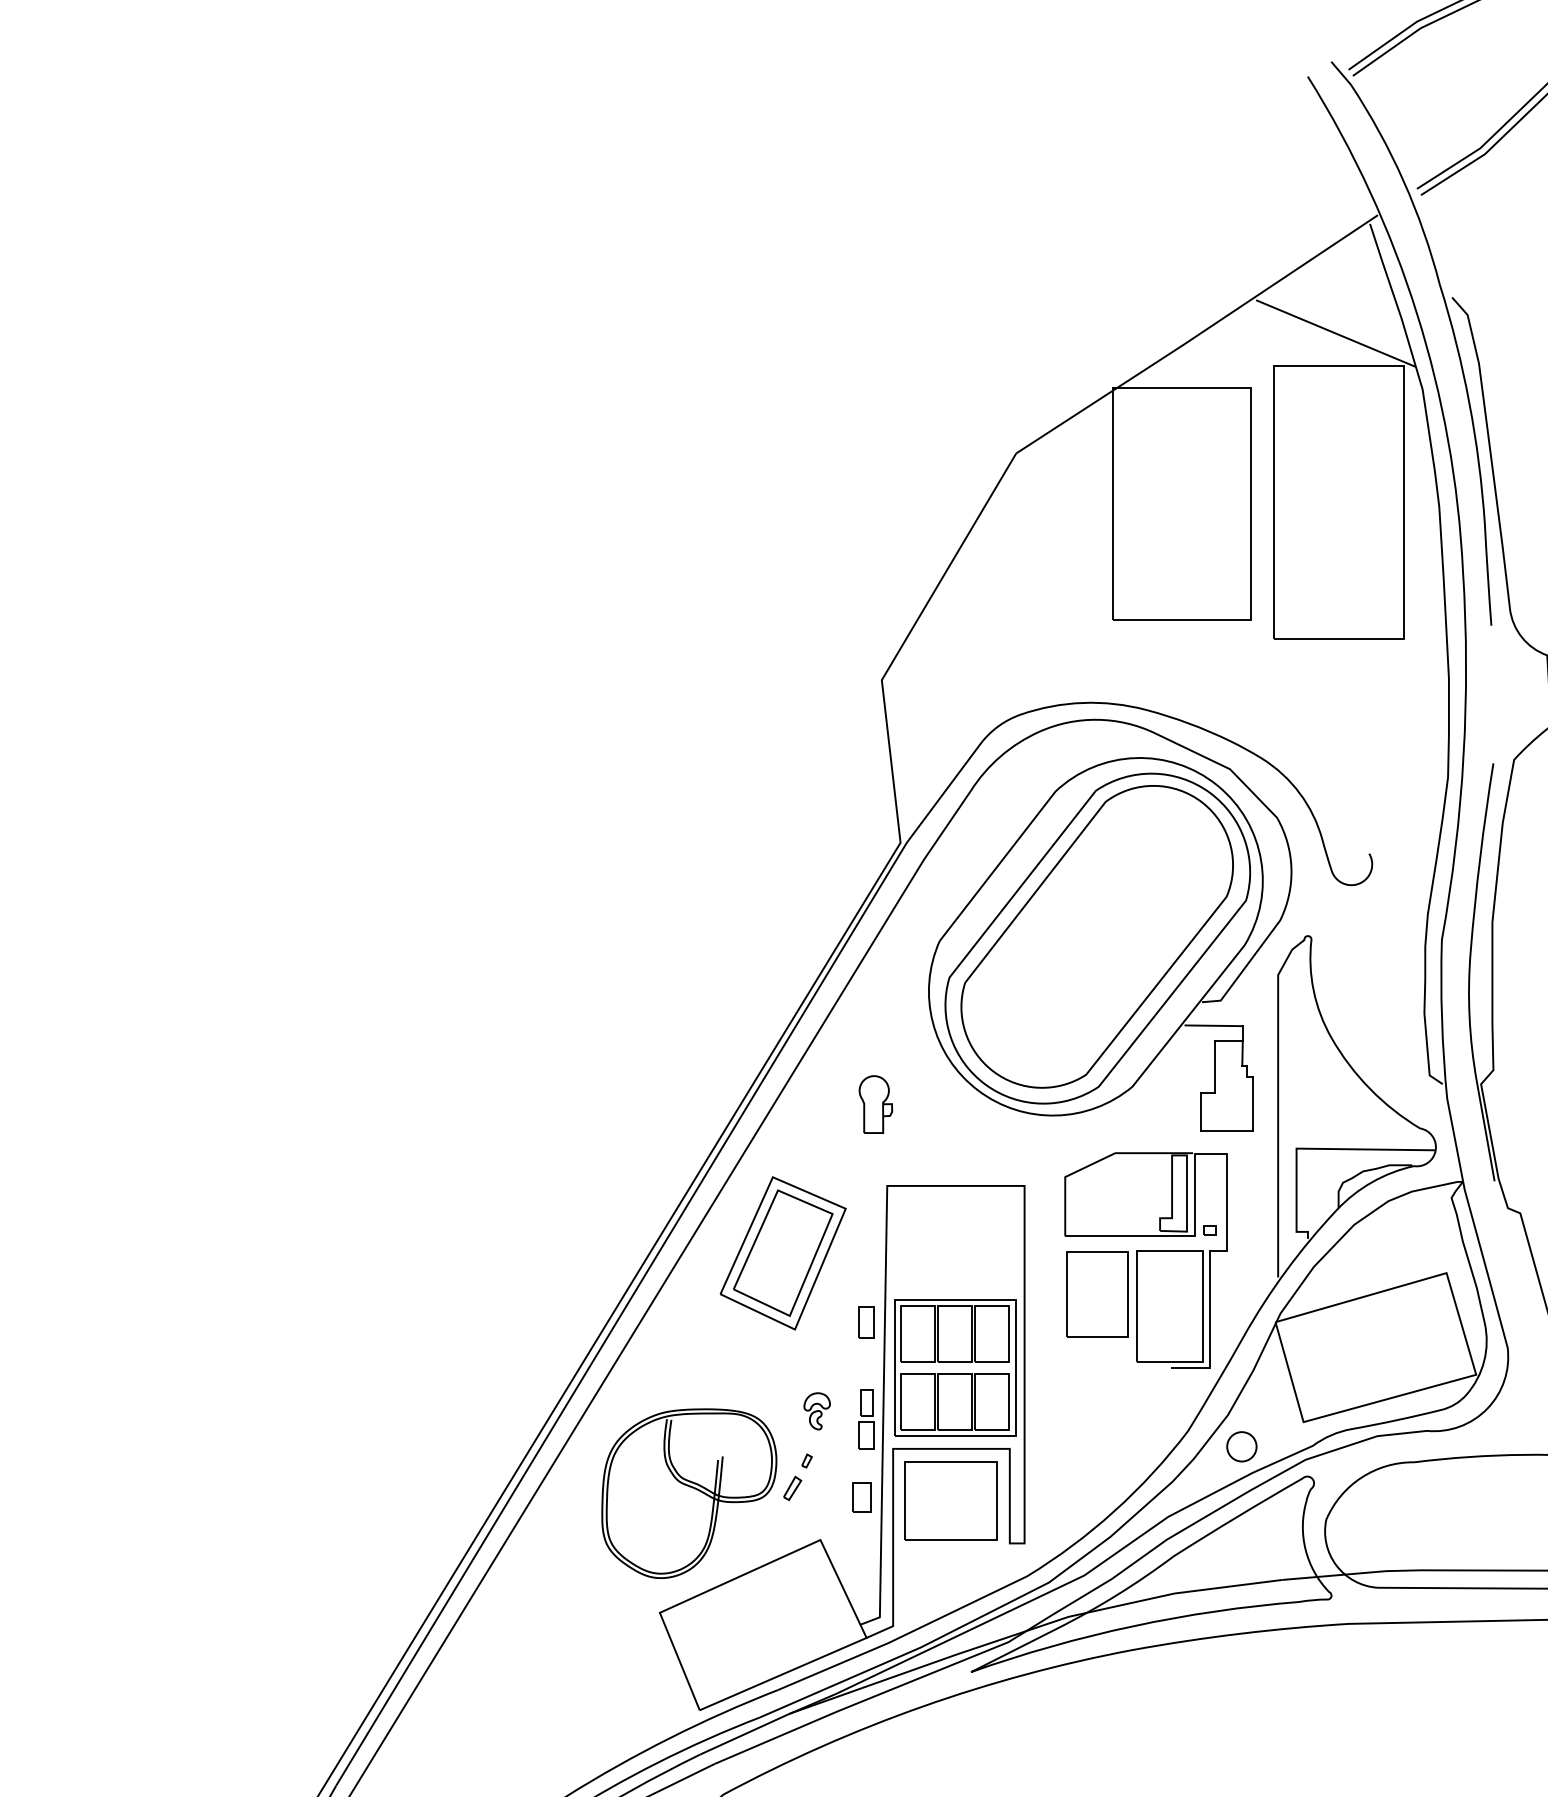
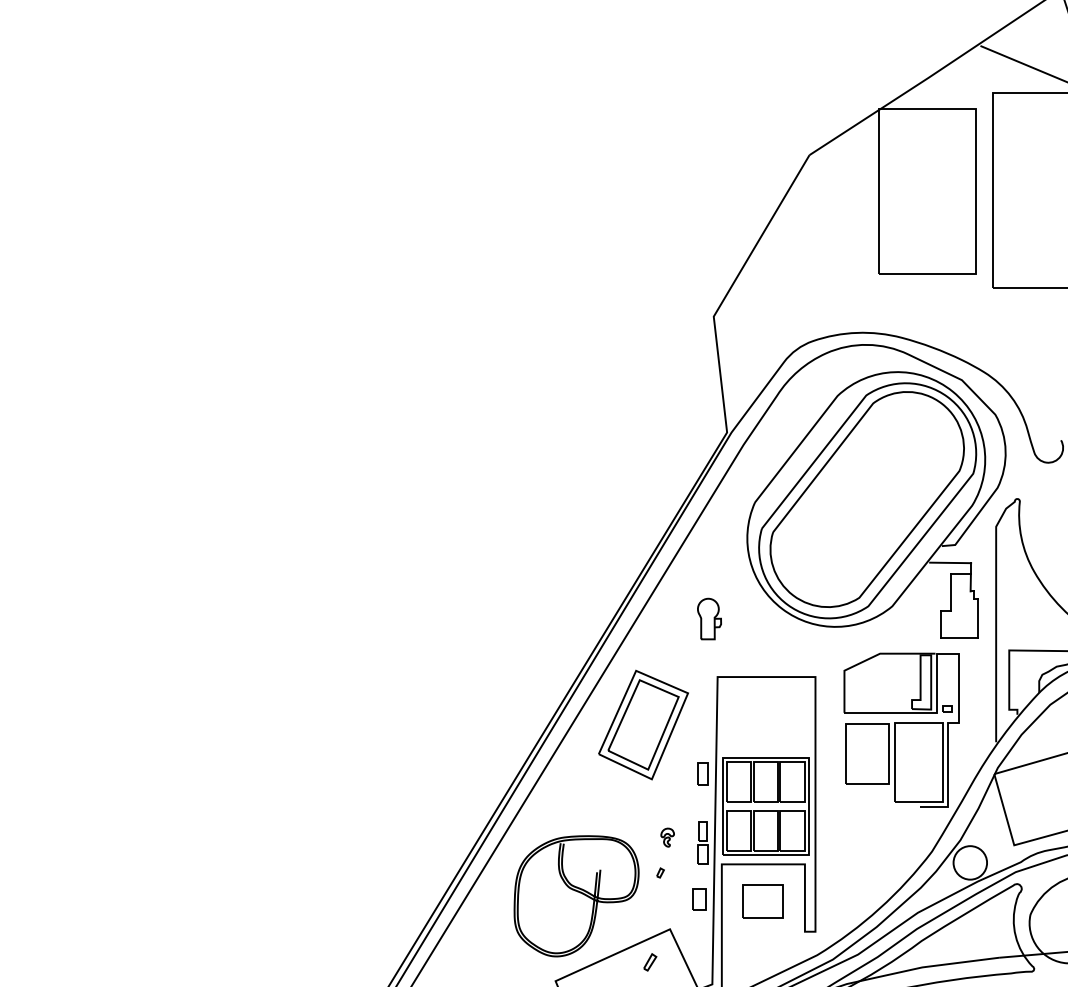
part: (816, 1411) -> (667, 837), size x0.7
circle: (1241, 1446) -> (970, 862), size x1.6
part: (792, 1487) -> (650, 961), moved
part: (950, 1500) -> (762, 901), size x0.6

